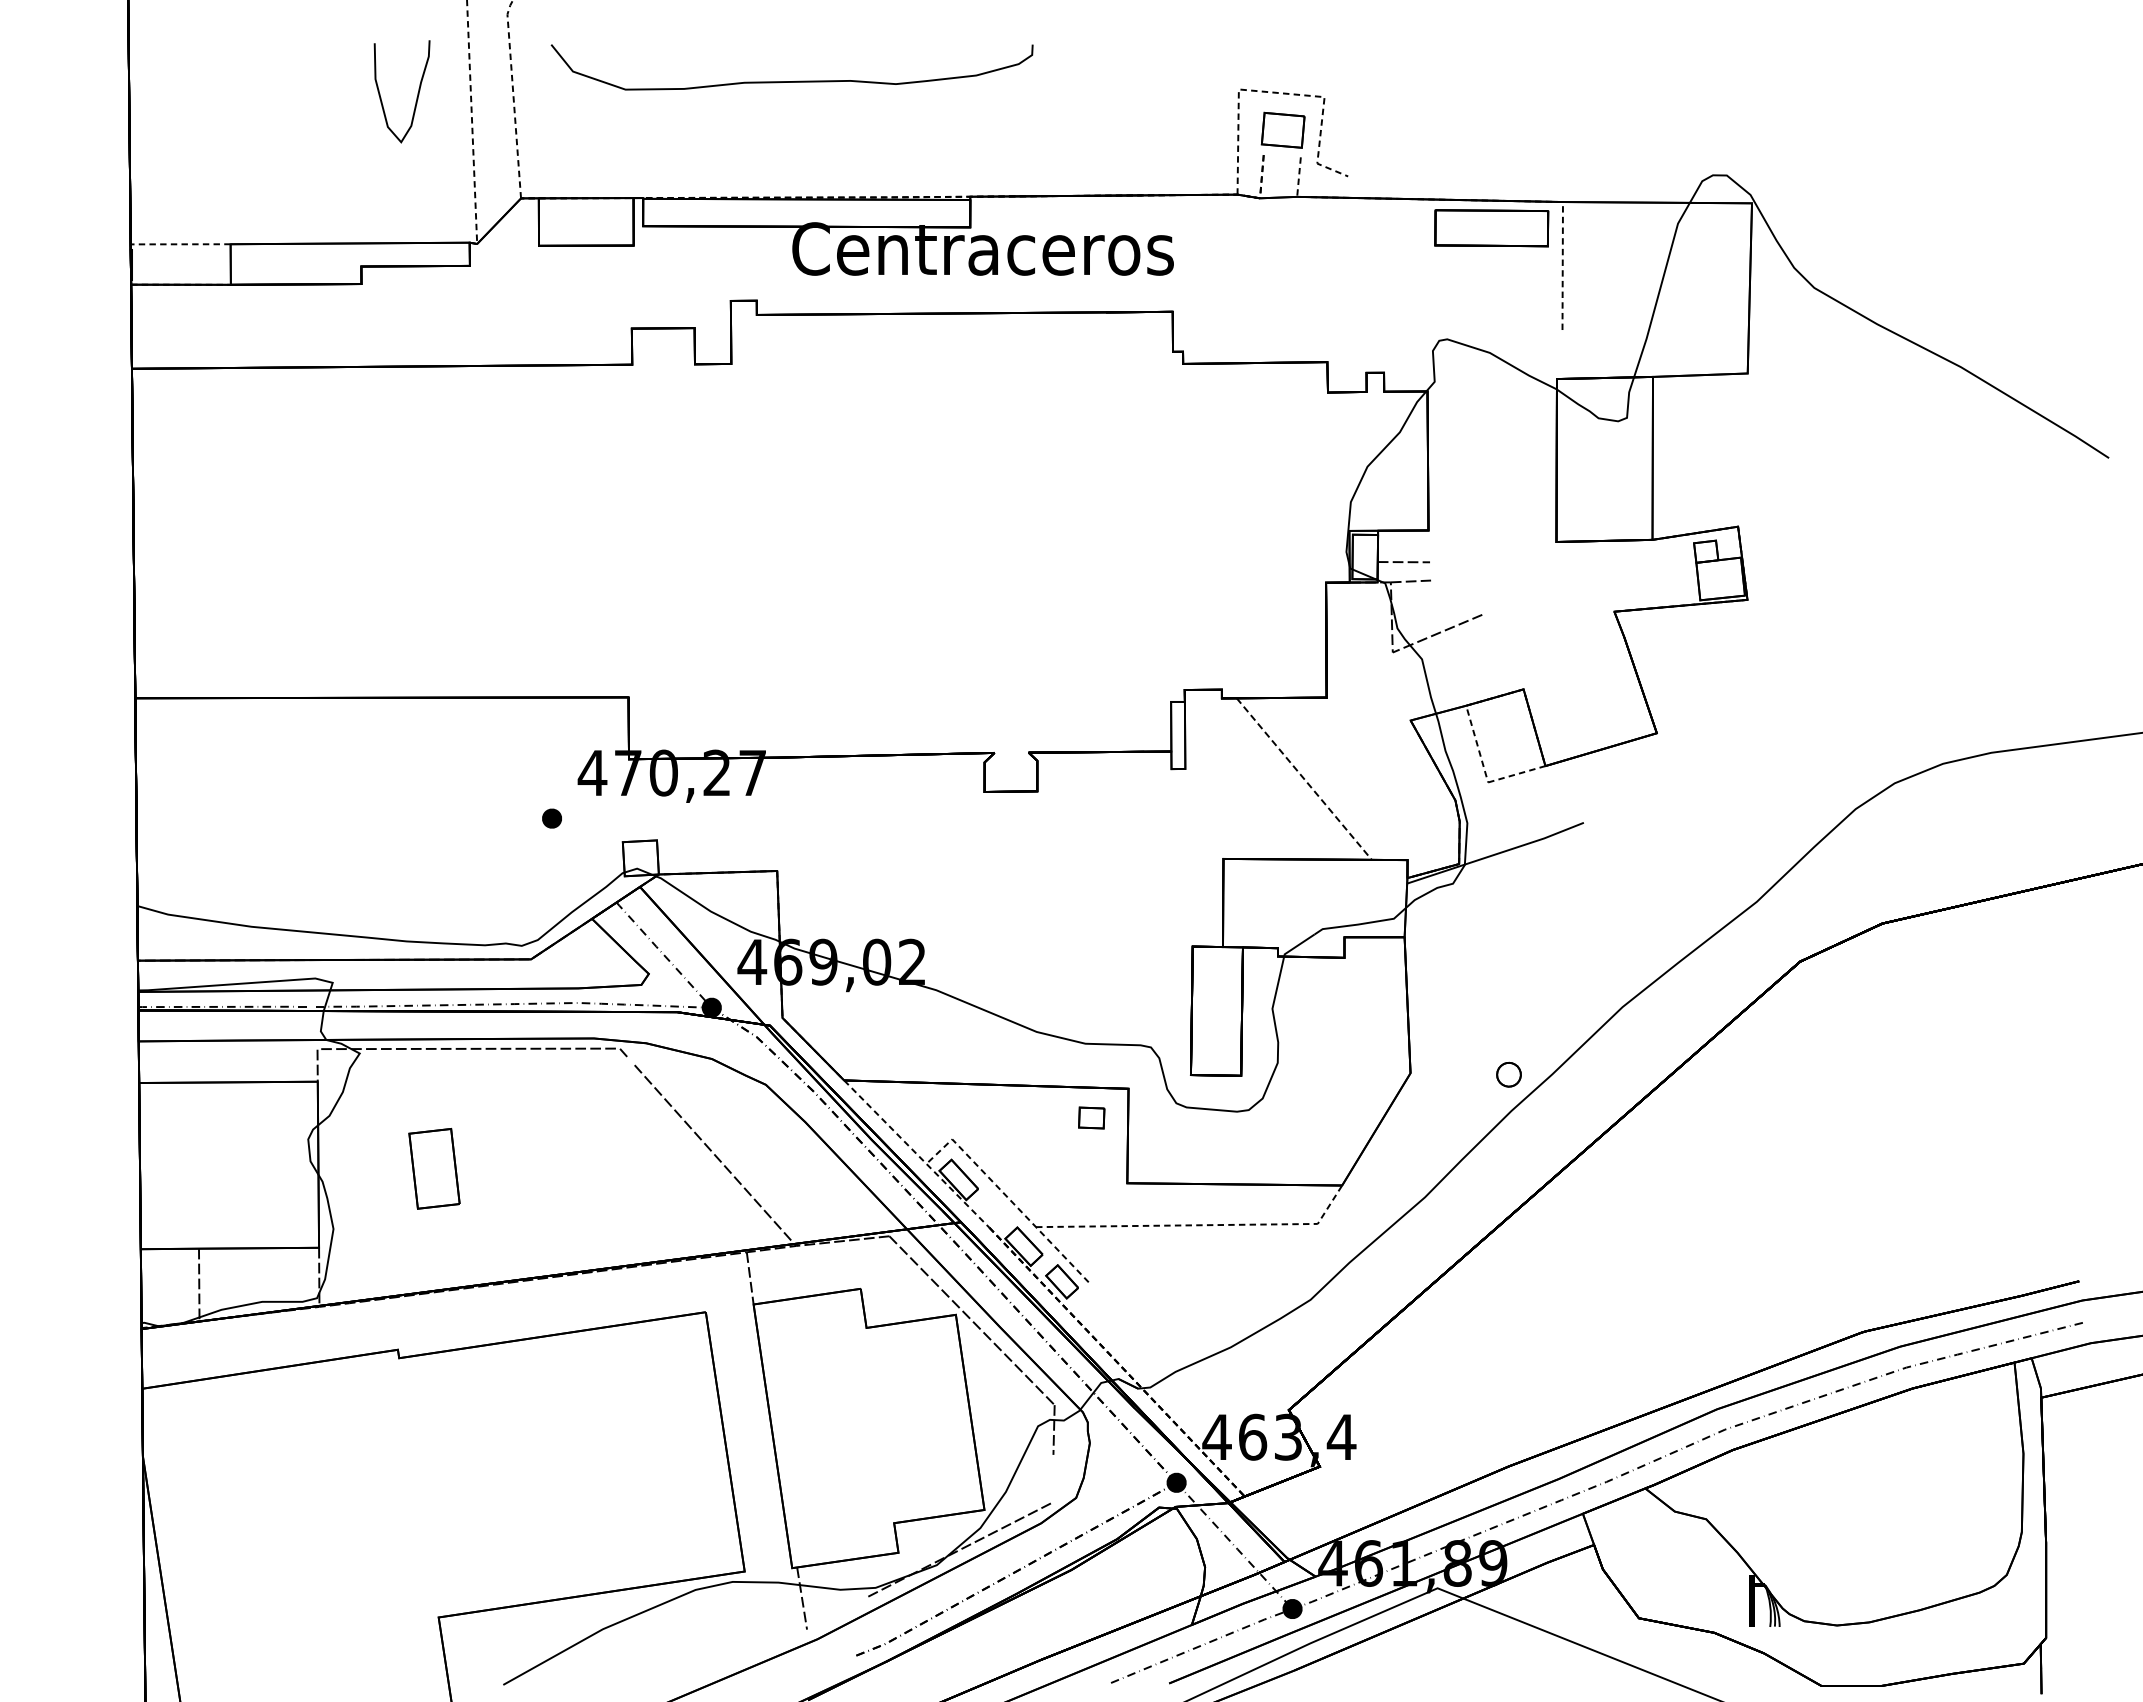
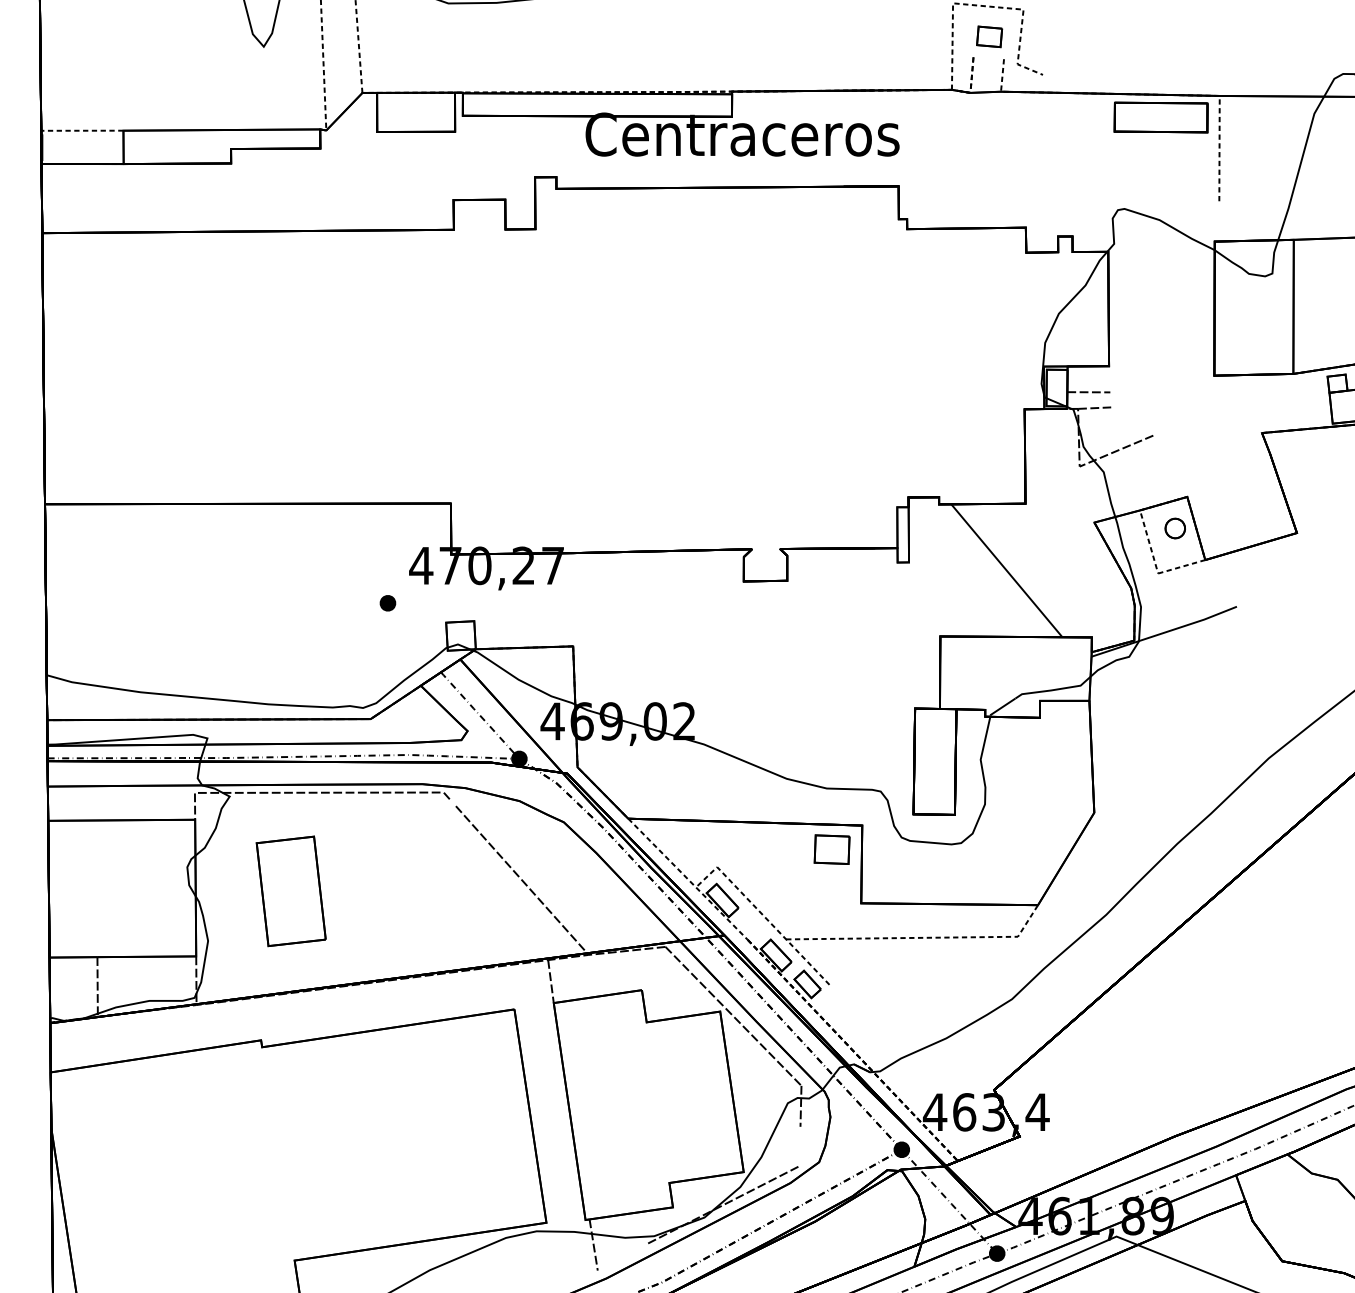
part: (1283, 129) -> (989, 36), size x0.71
line: (1304, 779) -> (1007, 571), dashed -> solid
part: (1508, 1074) -> (1174, 528), moved
part: (1091, 1117) -> (831, 849), size x1.67
part: (434, 1168) -> (291, 891), size x1.67

